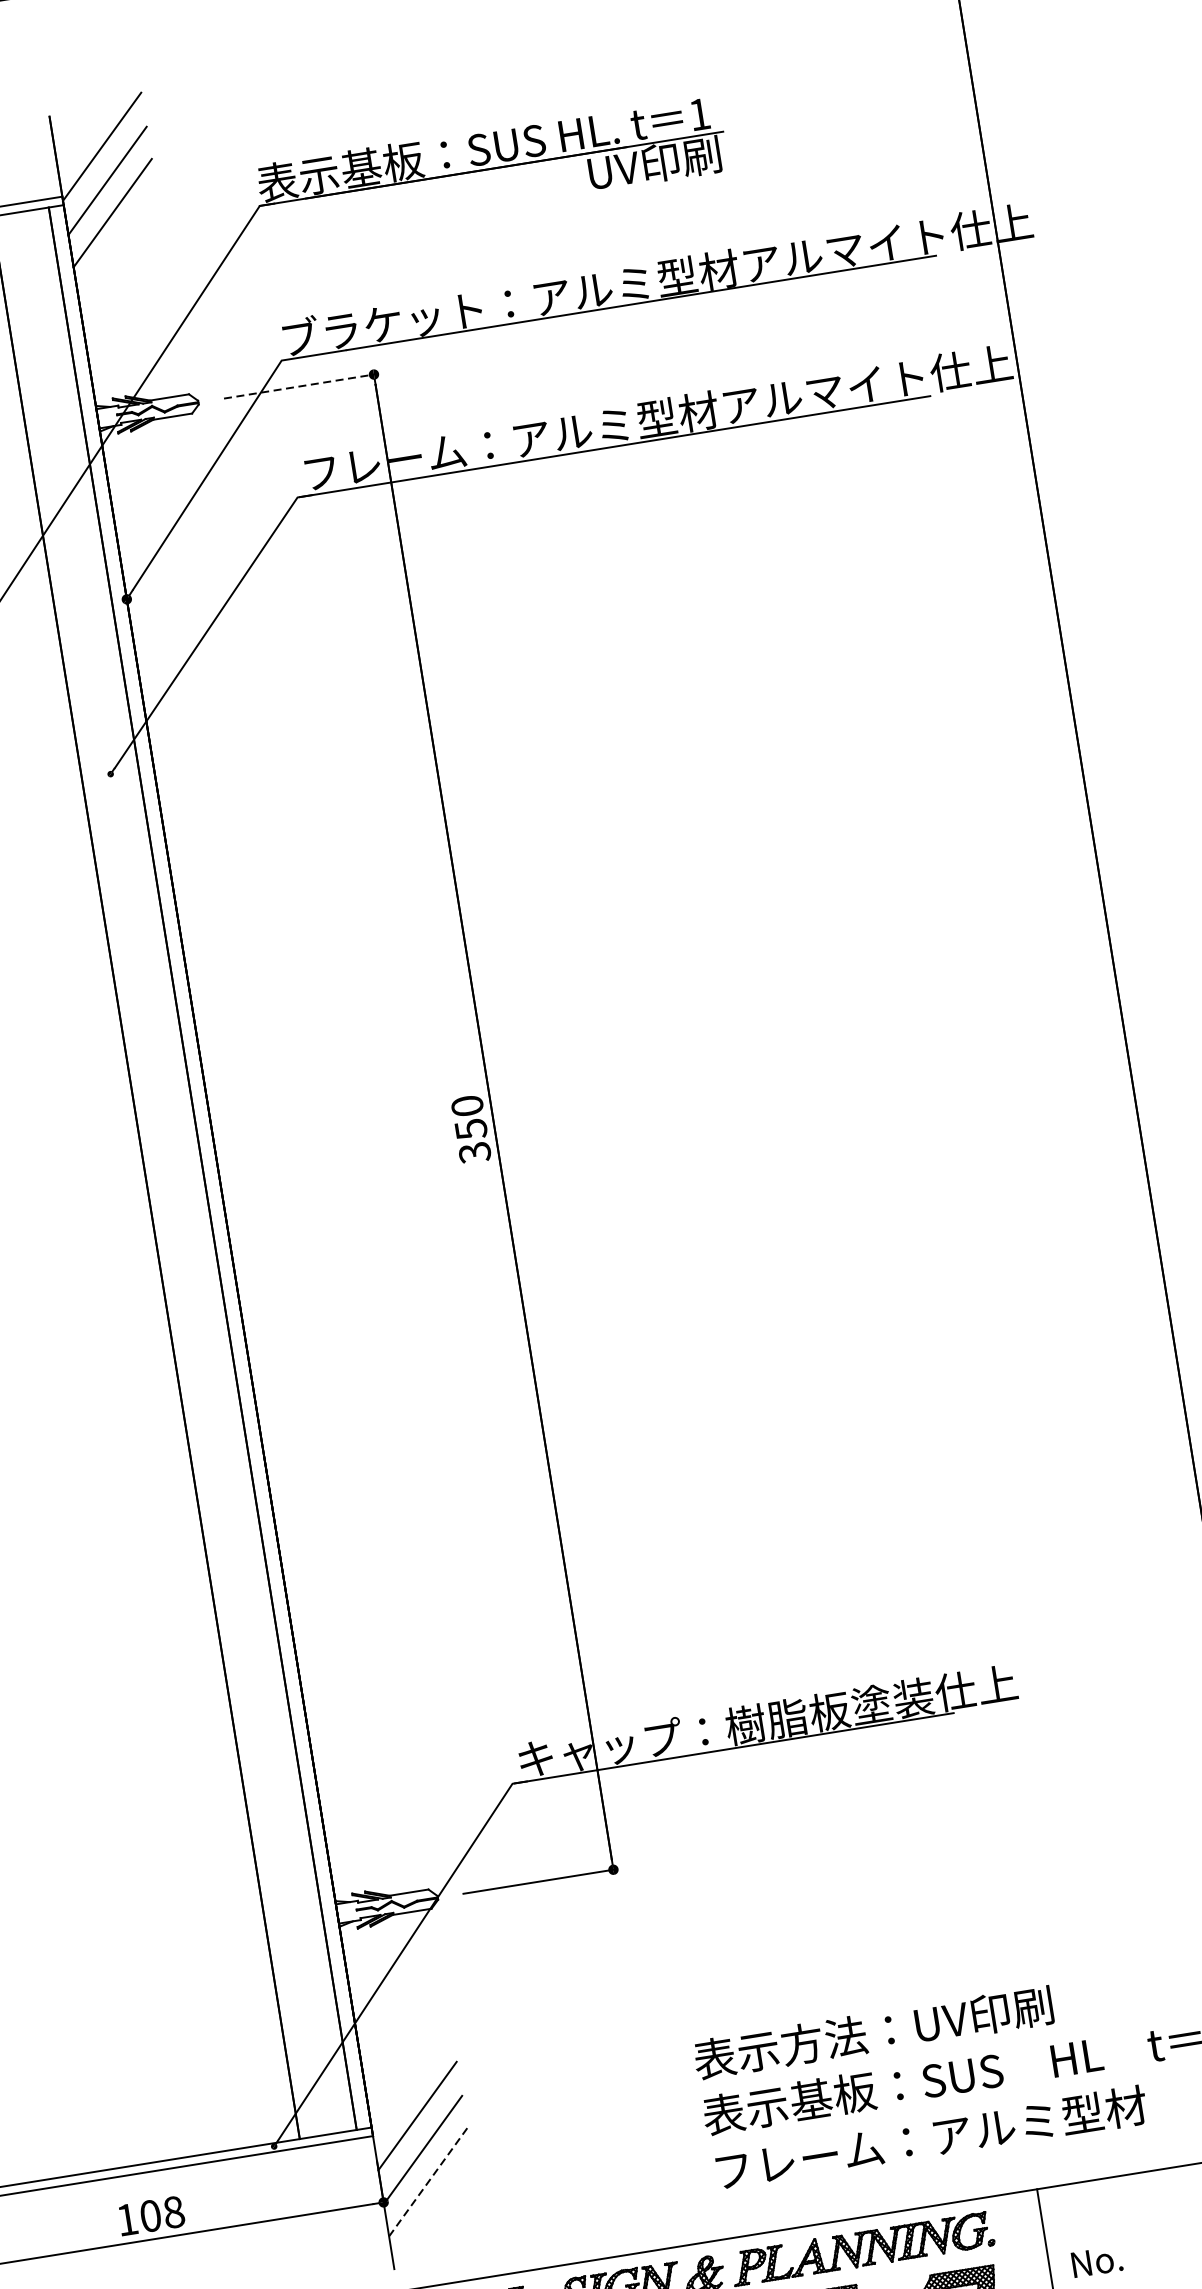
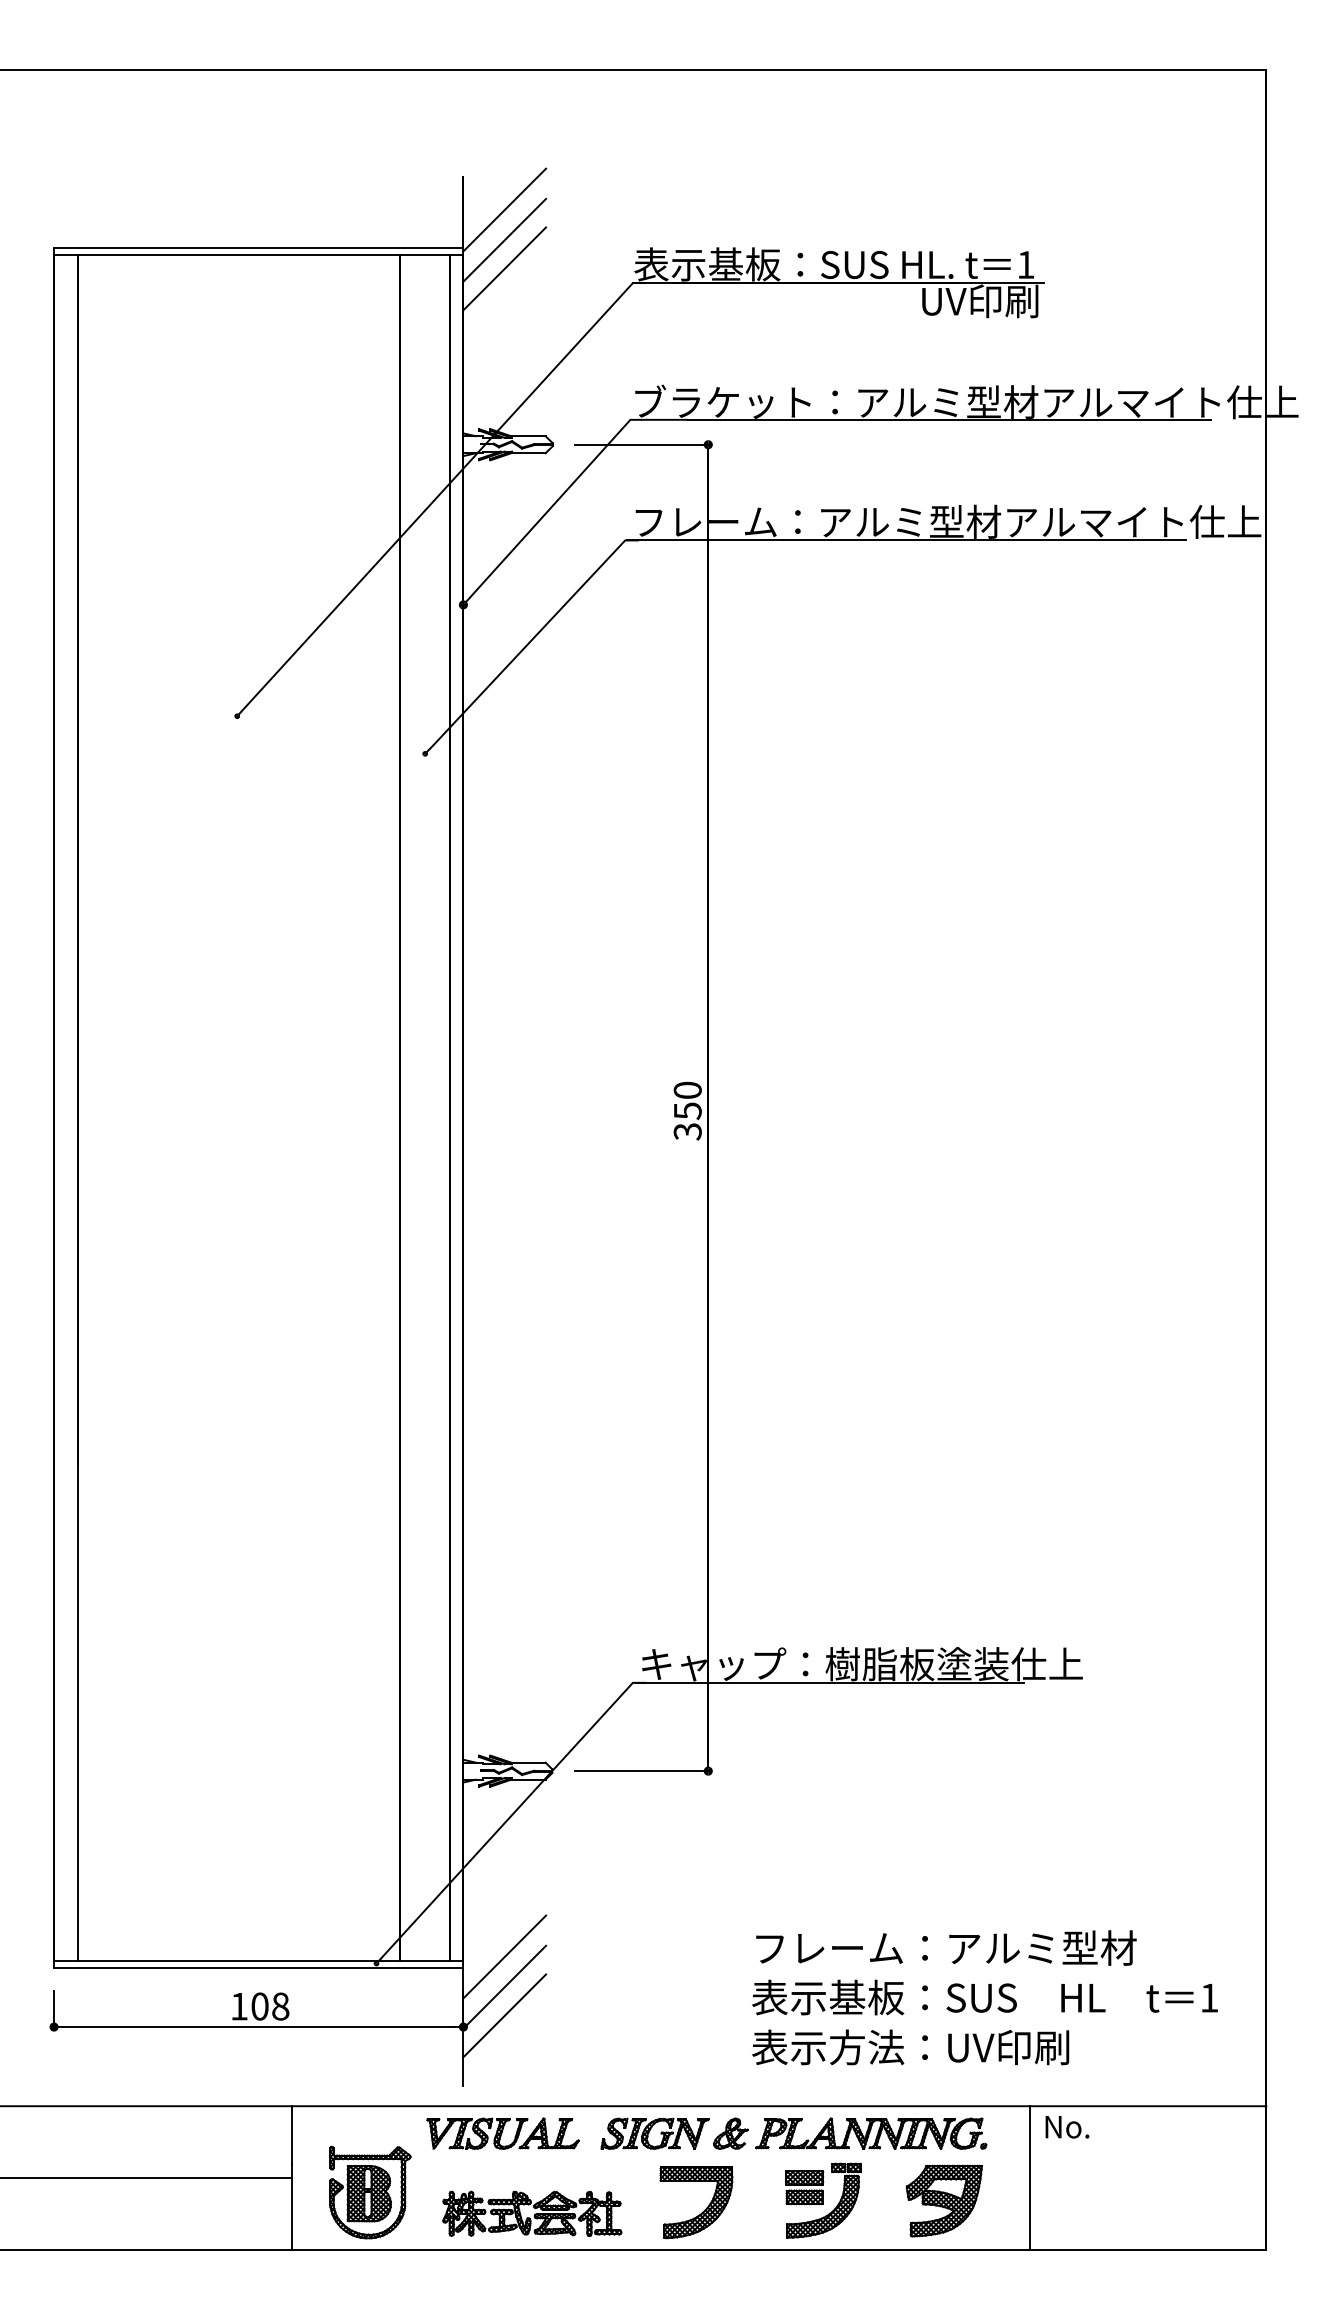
line: (298, 386) -> (641, 444), dashed -> solid
text: (911, 2025) -> (944, 1947), 表示方法：UV印刷 -> フレーム：アルミ型材
text: (929, 2138) -> (944, 2047), フレーム：アルミ型材 -> 表示方法：UV印刷
line: (428, 2181) -> (505, 2015), dashed -> solid
text: (1097, 2262) -> (1067, 2127), moved

